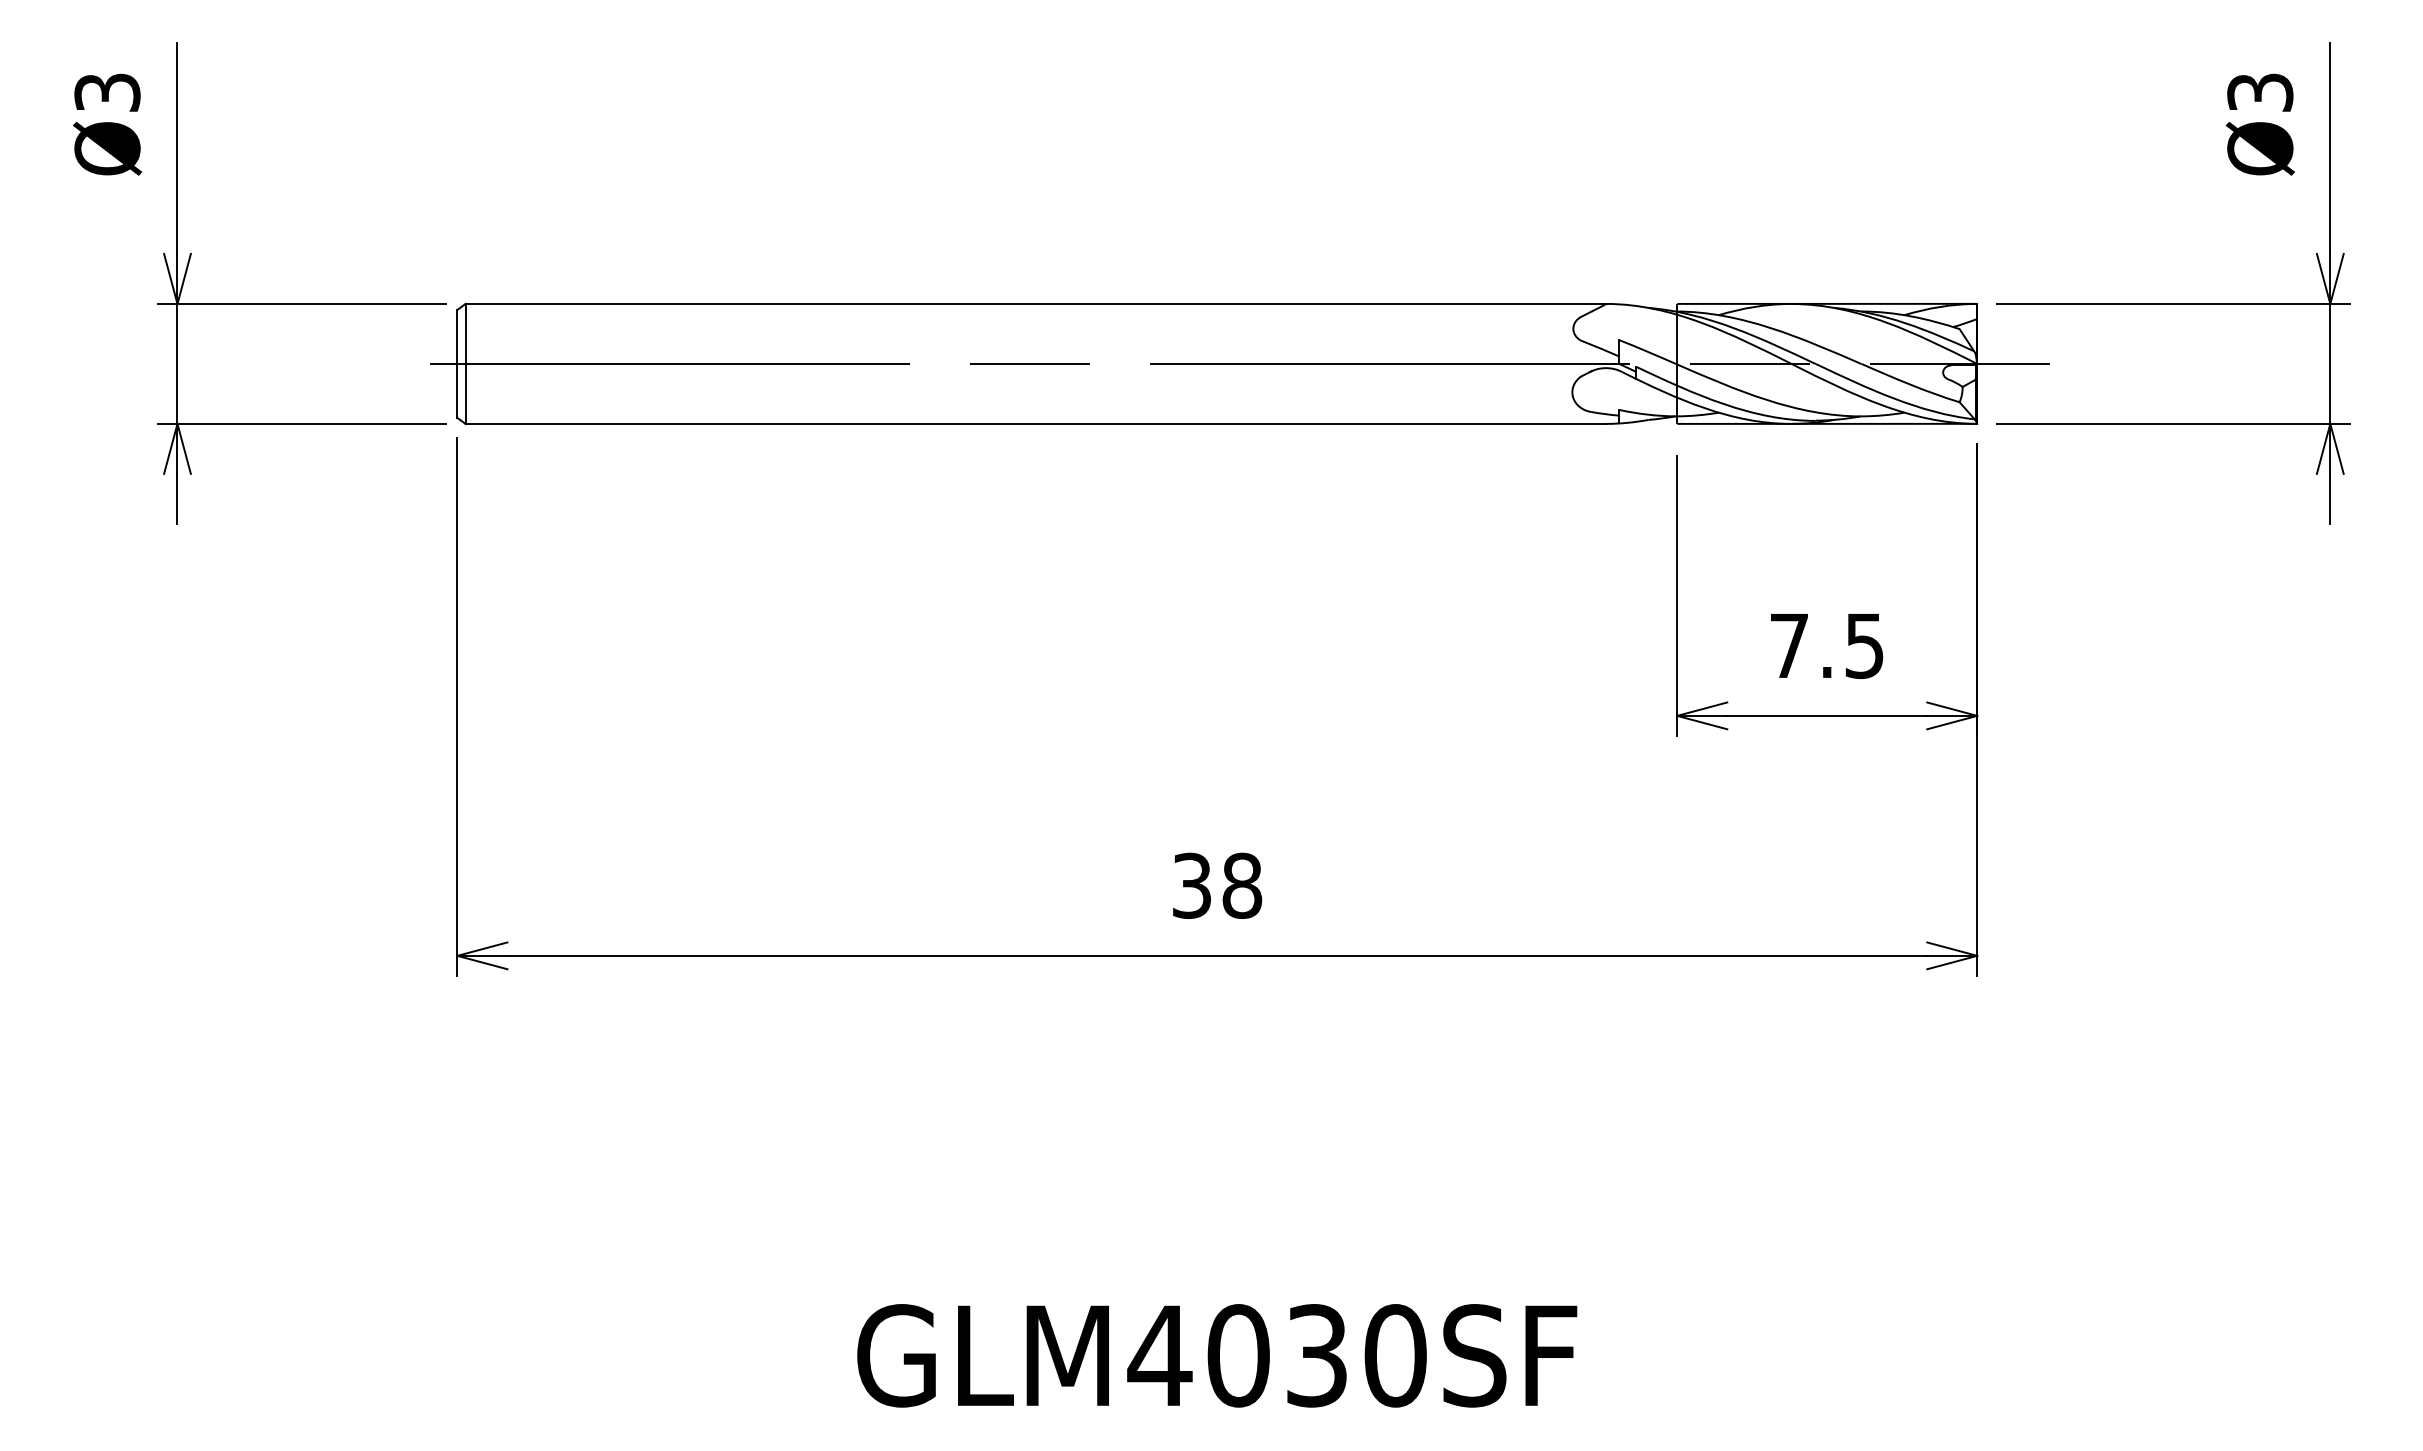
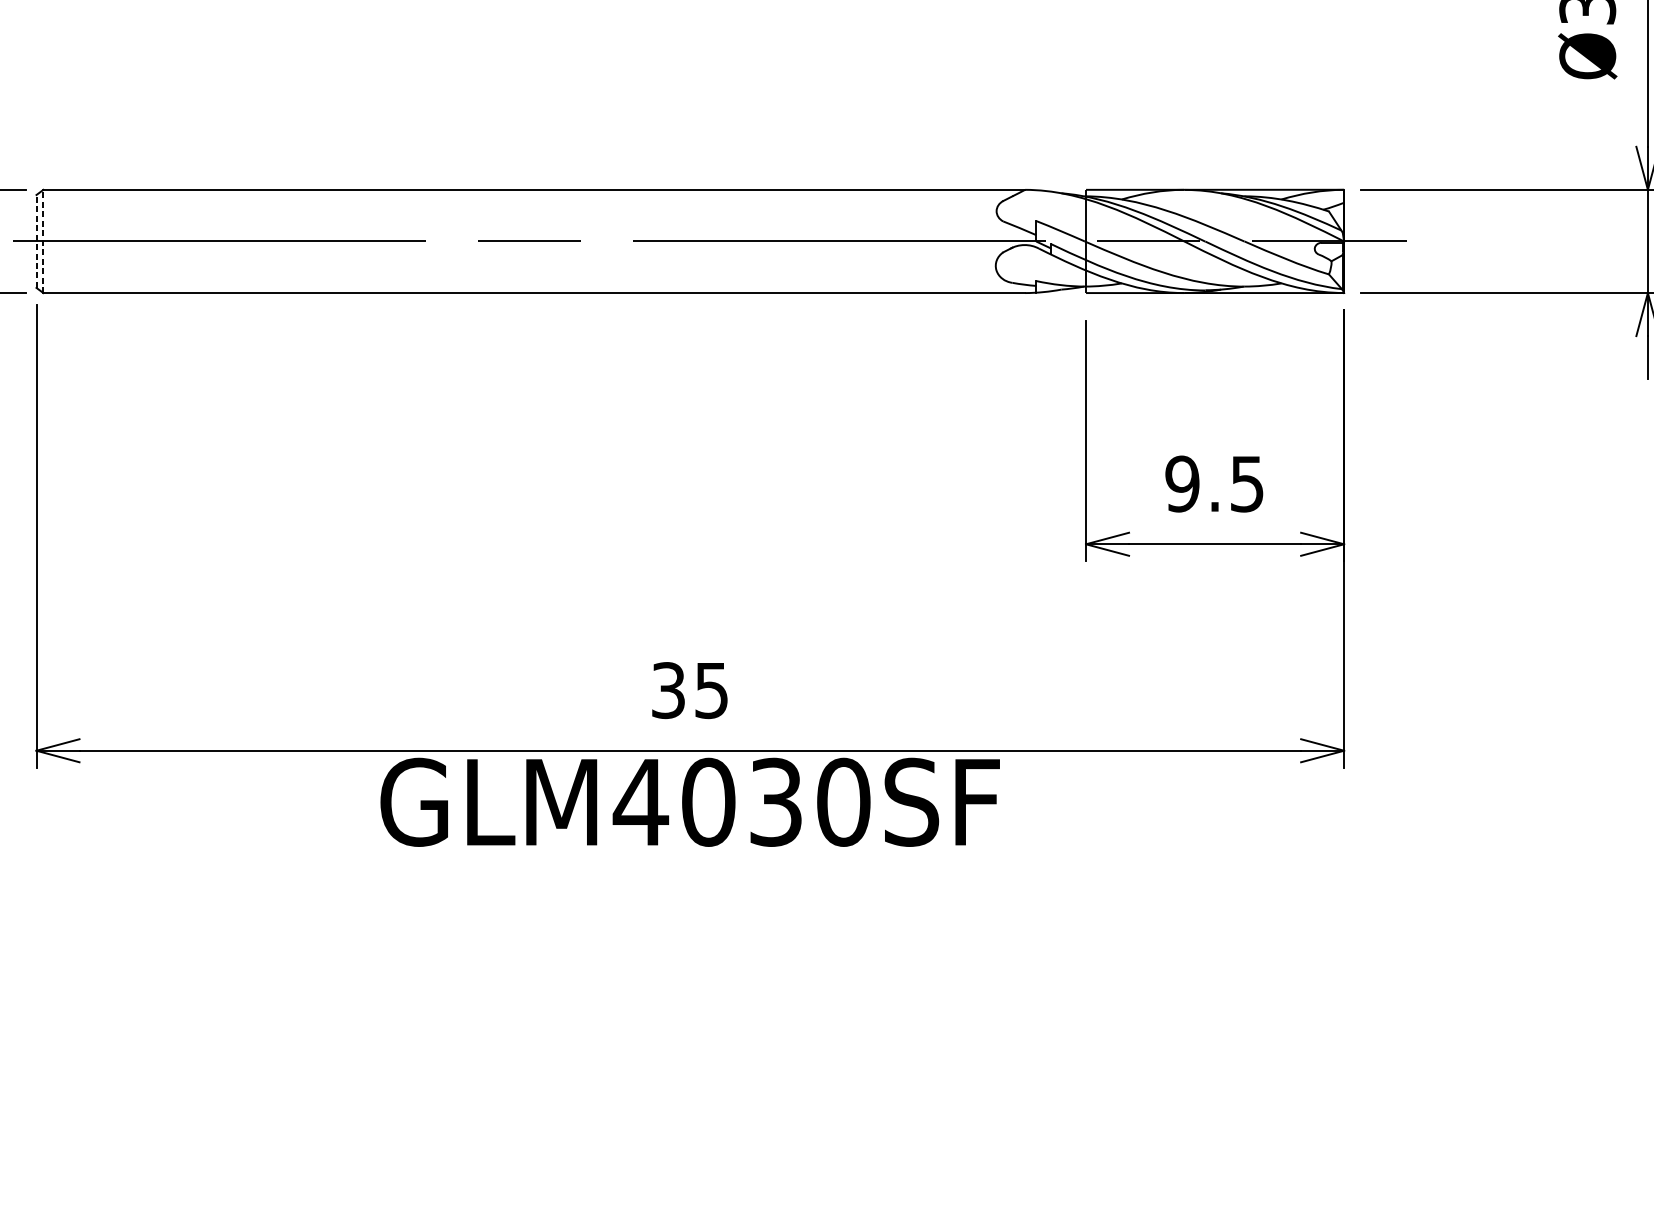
line: (457, 363) -> (36, 241), solid -> dashed
line: (465, 363) -> (43, 241), solid -> dashed
text: (1789, 645) -> (1182, 483), 7.5 -> 9.5
text: (1242, 885) -> (711, 690), 38 -> 35
text: (1217, 1355) -> (690, 802), moved

